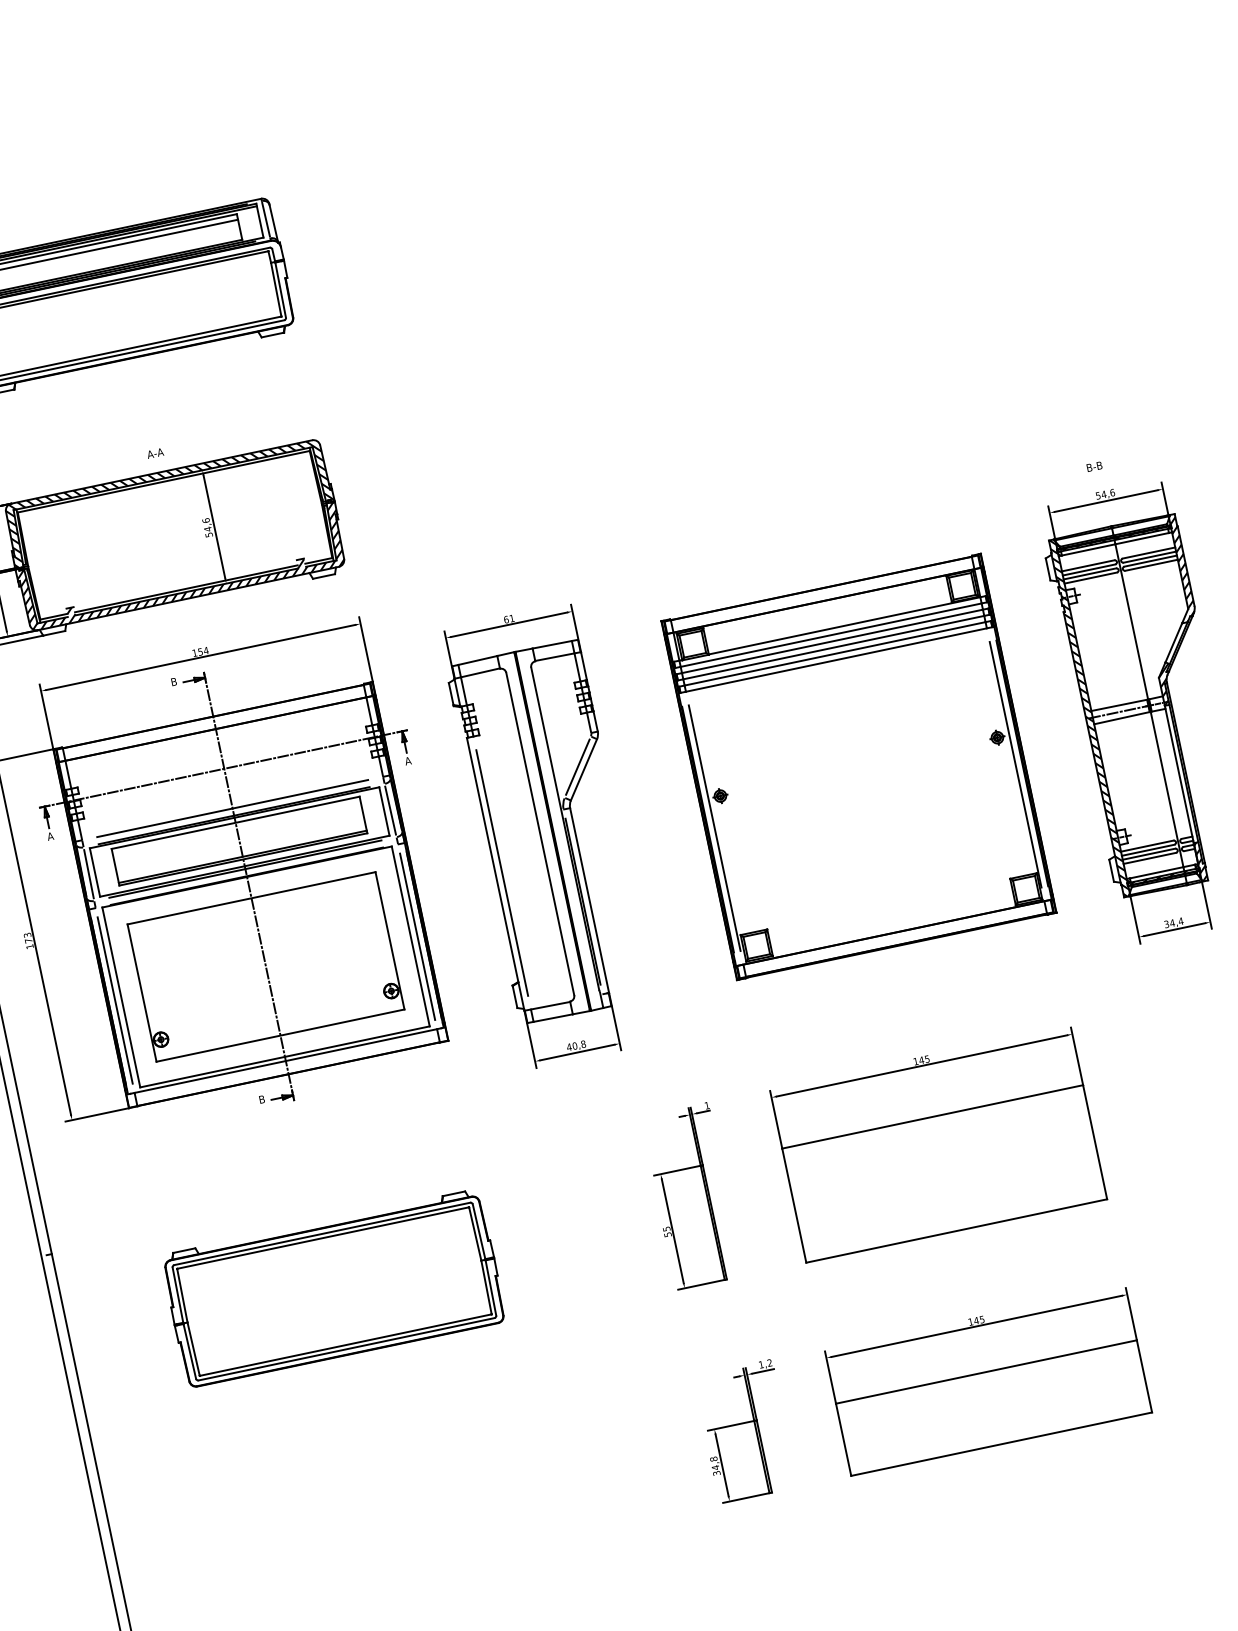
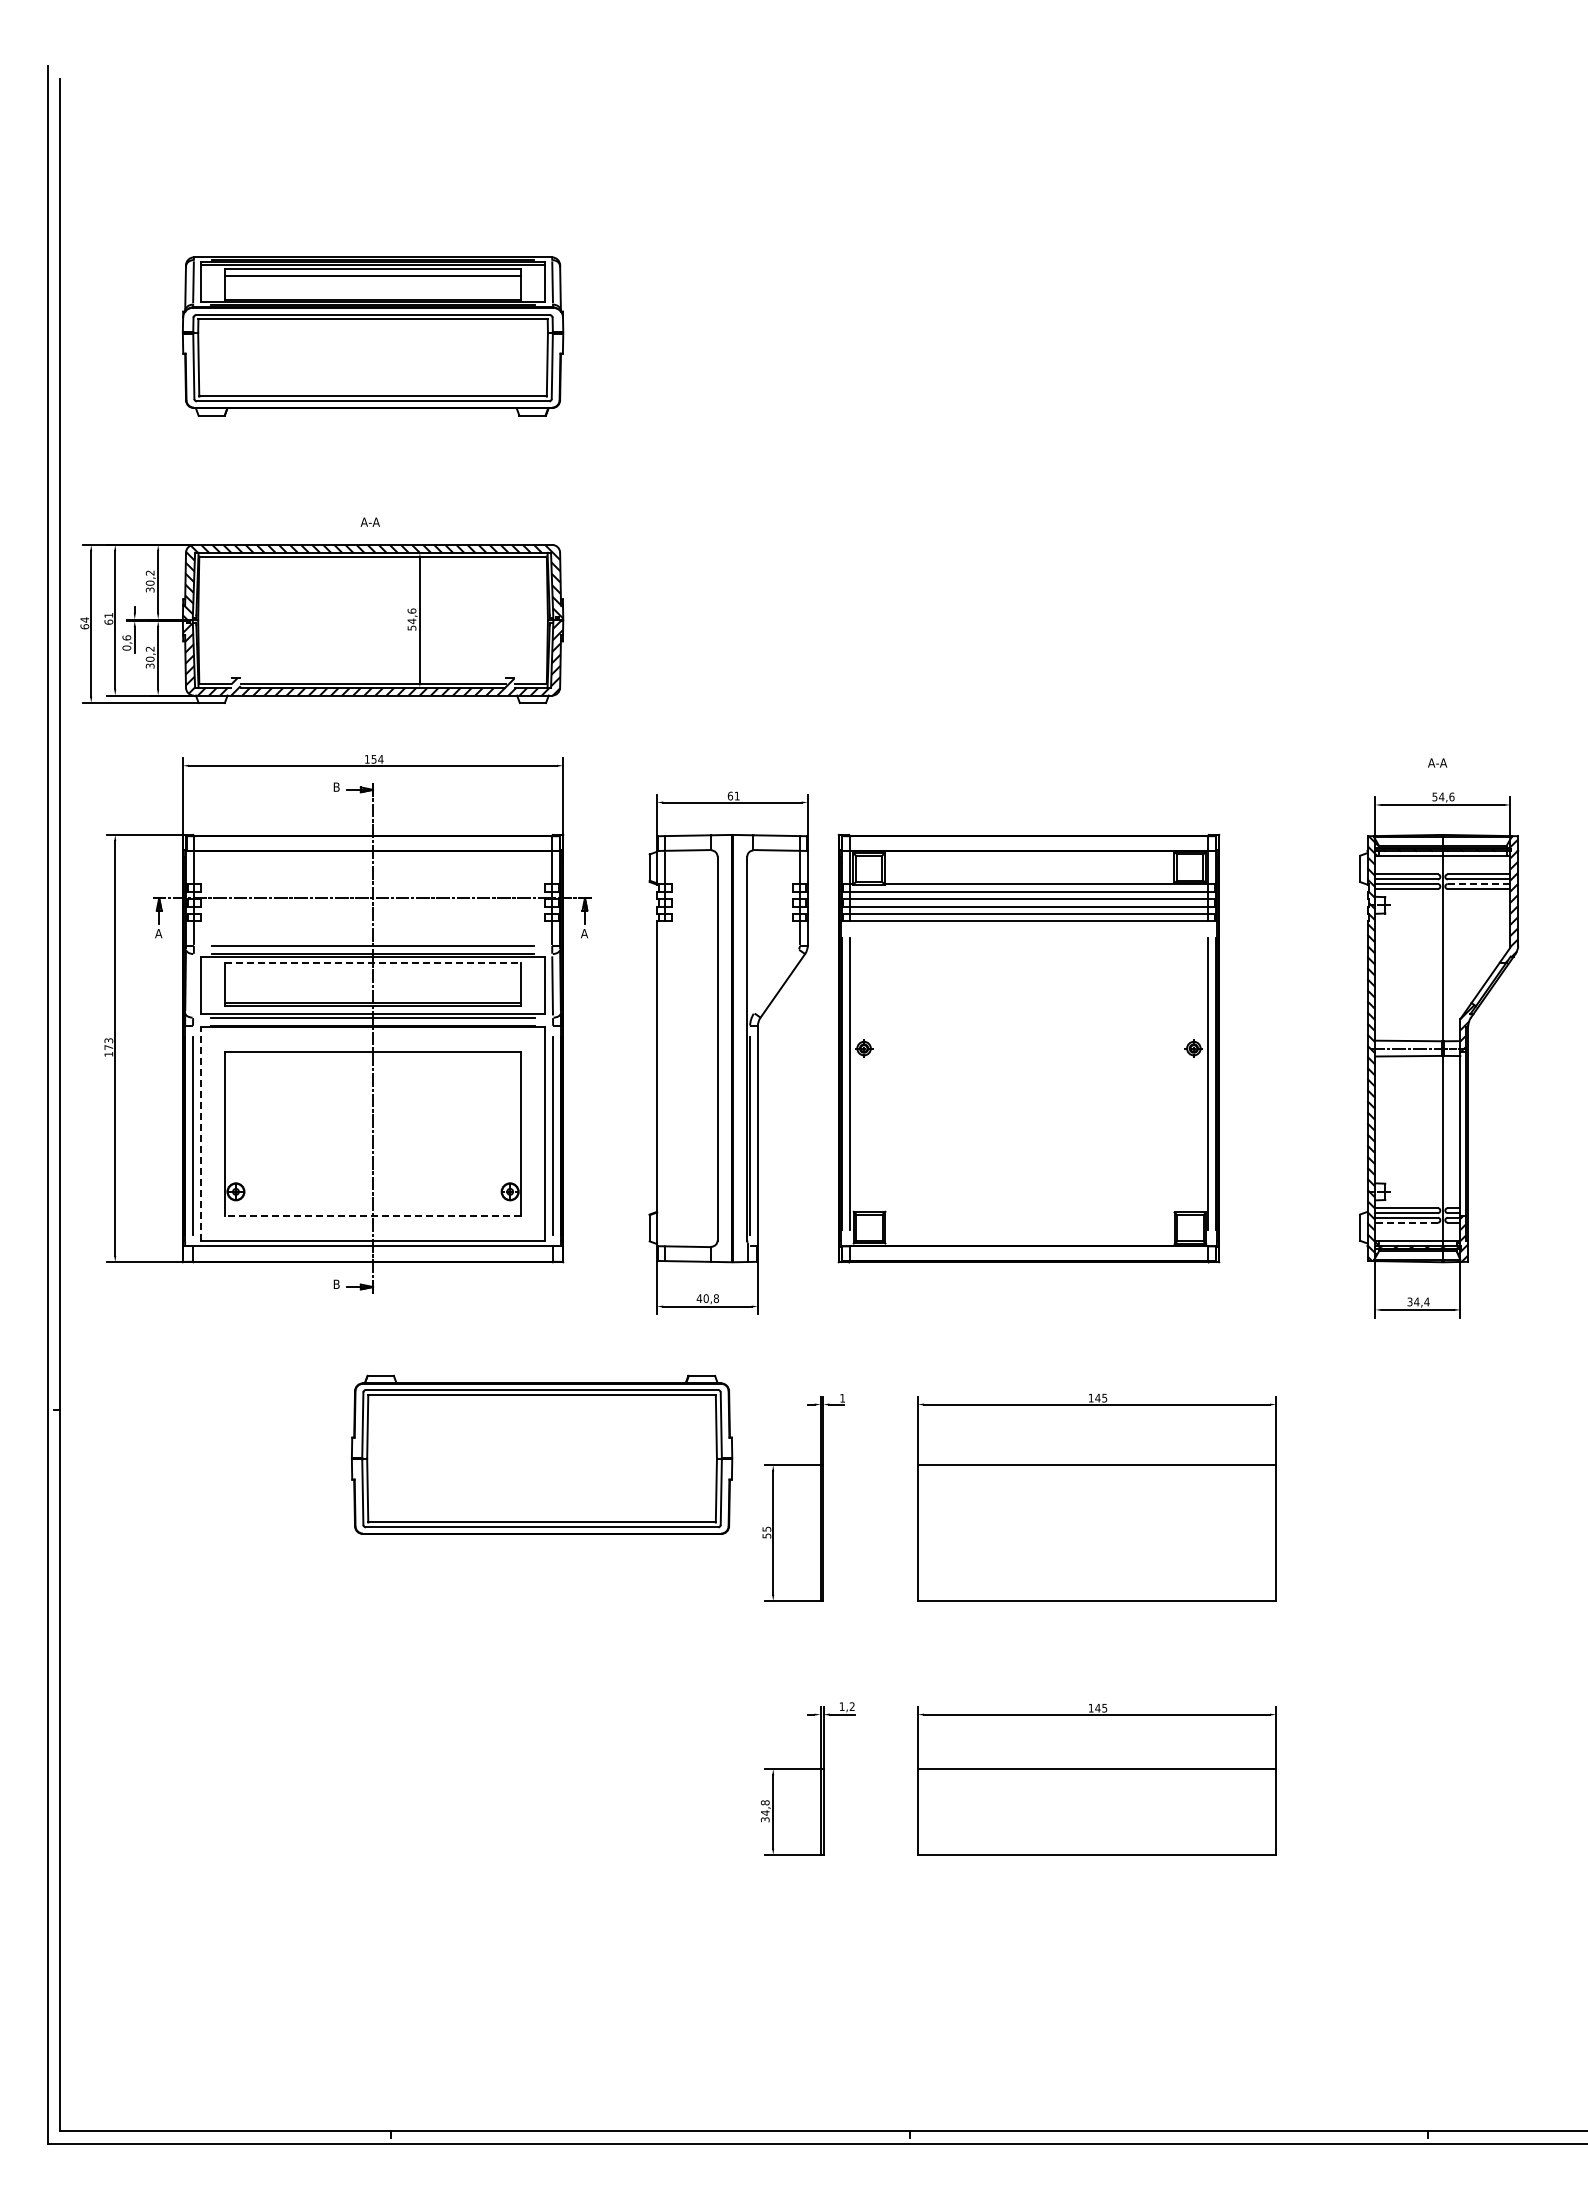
text: (1094, 466) -> (1437, 762), B-B -> A-A
line: (1150, 561) -> (1478, 884), solid -> dashed
part: (858, 766) -> (1028, 1048), moved
line: (577, 767) -> (776, 981), removed
line: (236, 822) -> (373, 962), solid -> dashed
line: (1149, 858) -> (1406, 1222), solid -> dashed
line: (501, 872) -> (664, 1083), removed
line: (88, 873) -> (193, 985), removed
line: (120, 996) -> (200, 1133), solid -> dashed
line: (280, 1035) -> (373, 1215), solid -> dashed
part: (334, 1288) -> (542, 1454), moved

